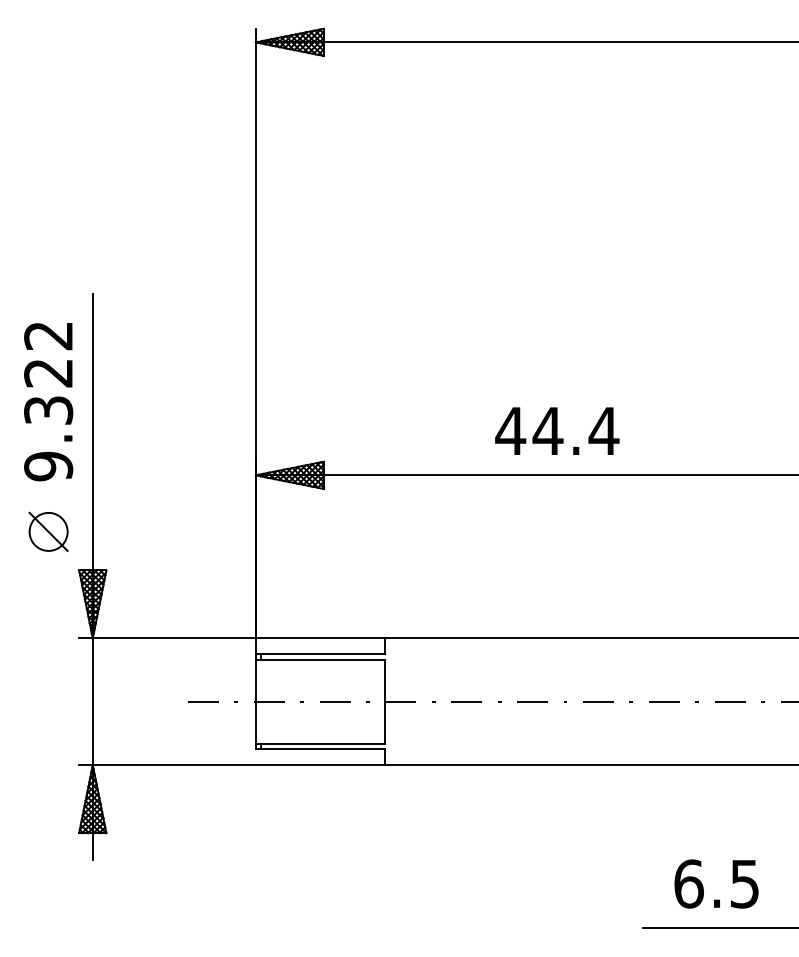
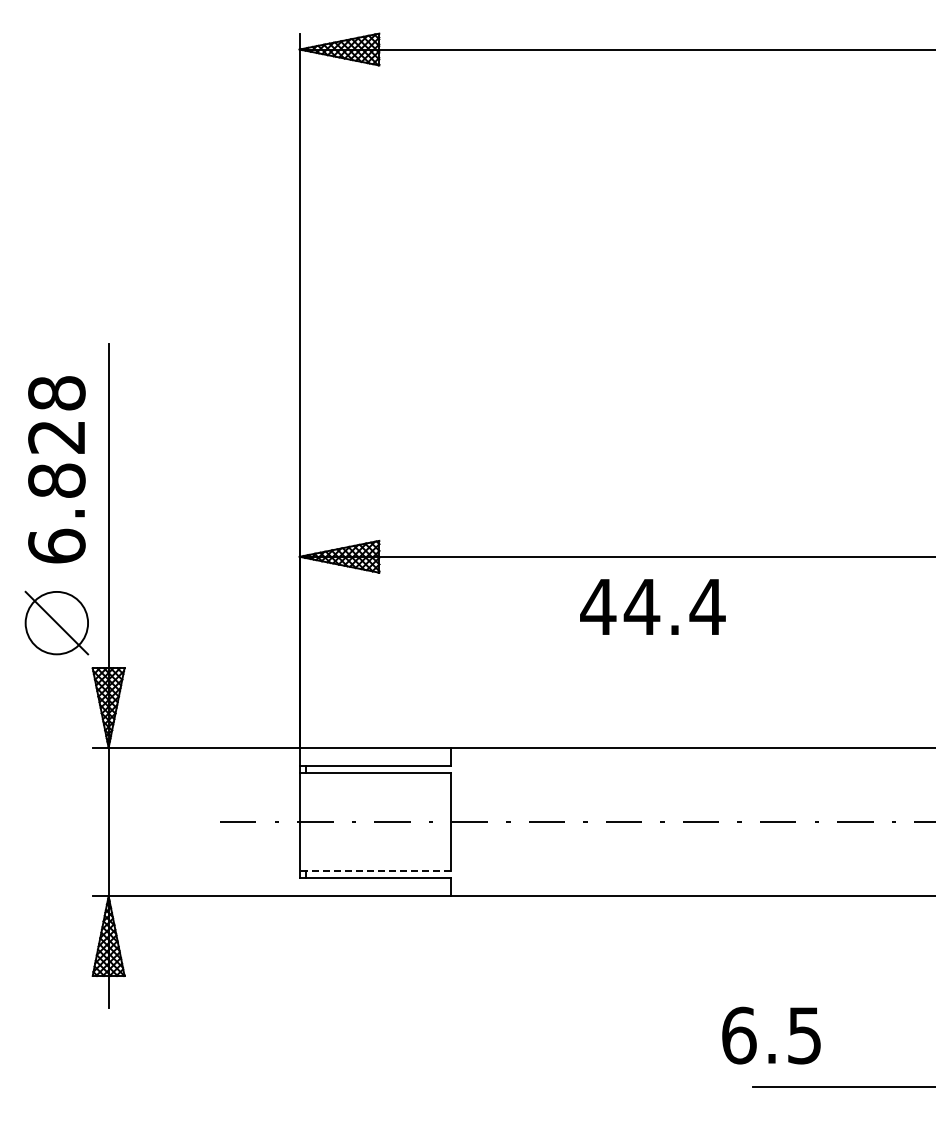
text: (48, 400) -> (56, 469), 9.322 -> 6.828
text: (556, 430) -> (652, 606), moved
part: (48, 531) -> (56, 622), size x1.4
line: (320, 743) -> (375, 871), solid -> dashed
text: (716, 883) -> (771, 1035), moved

